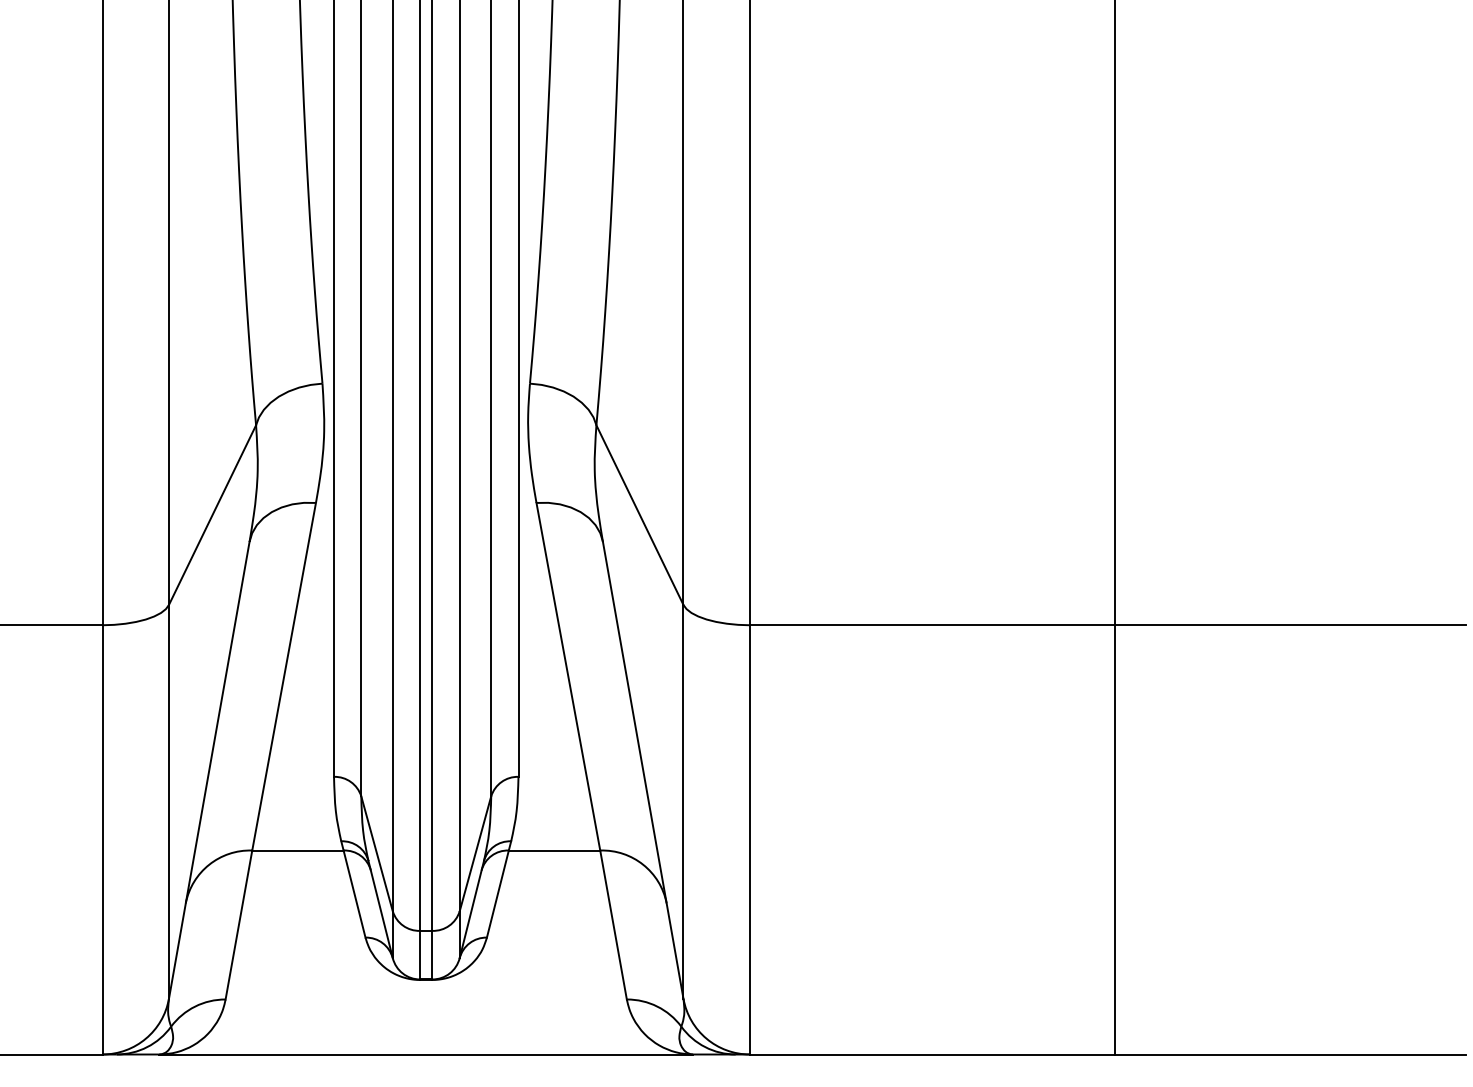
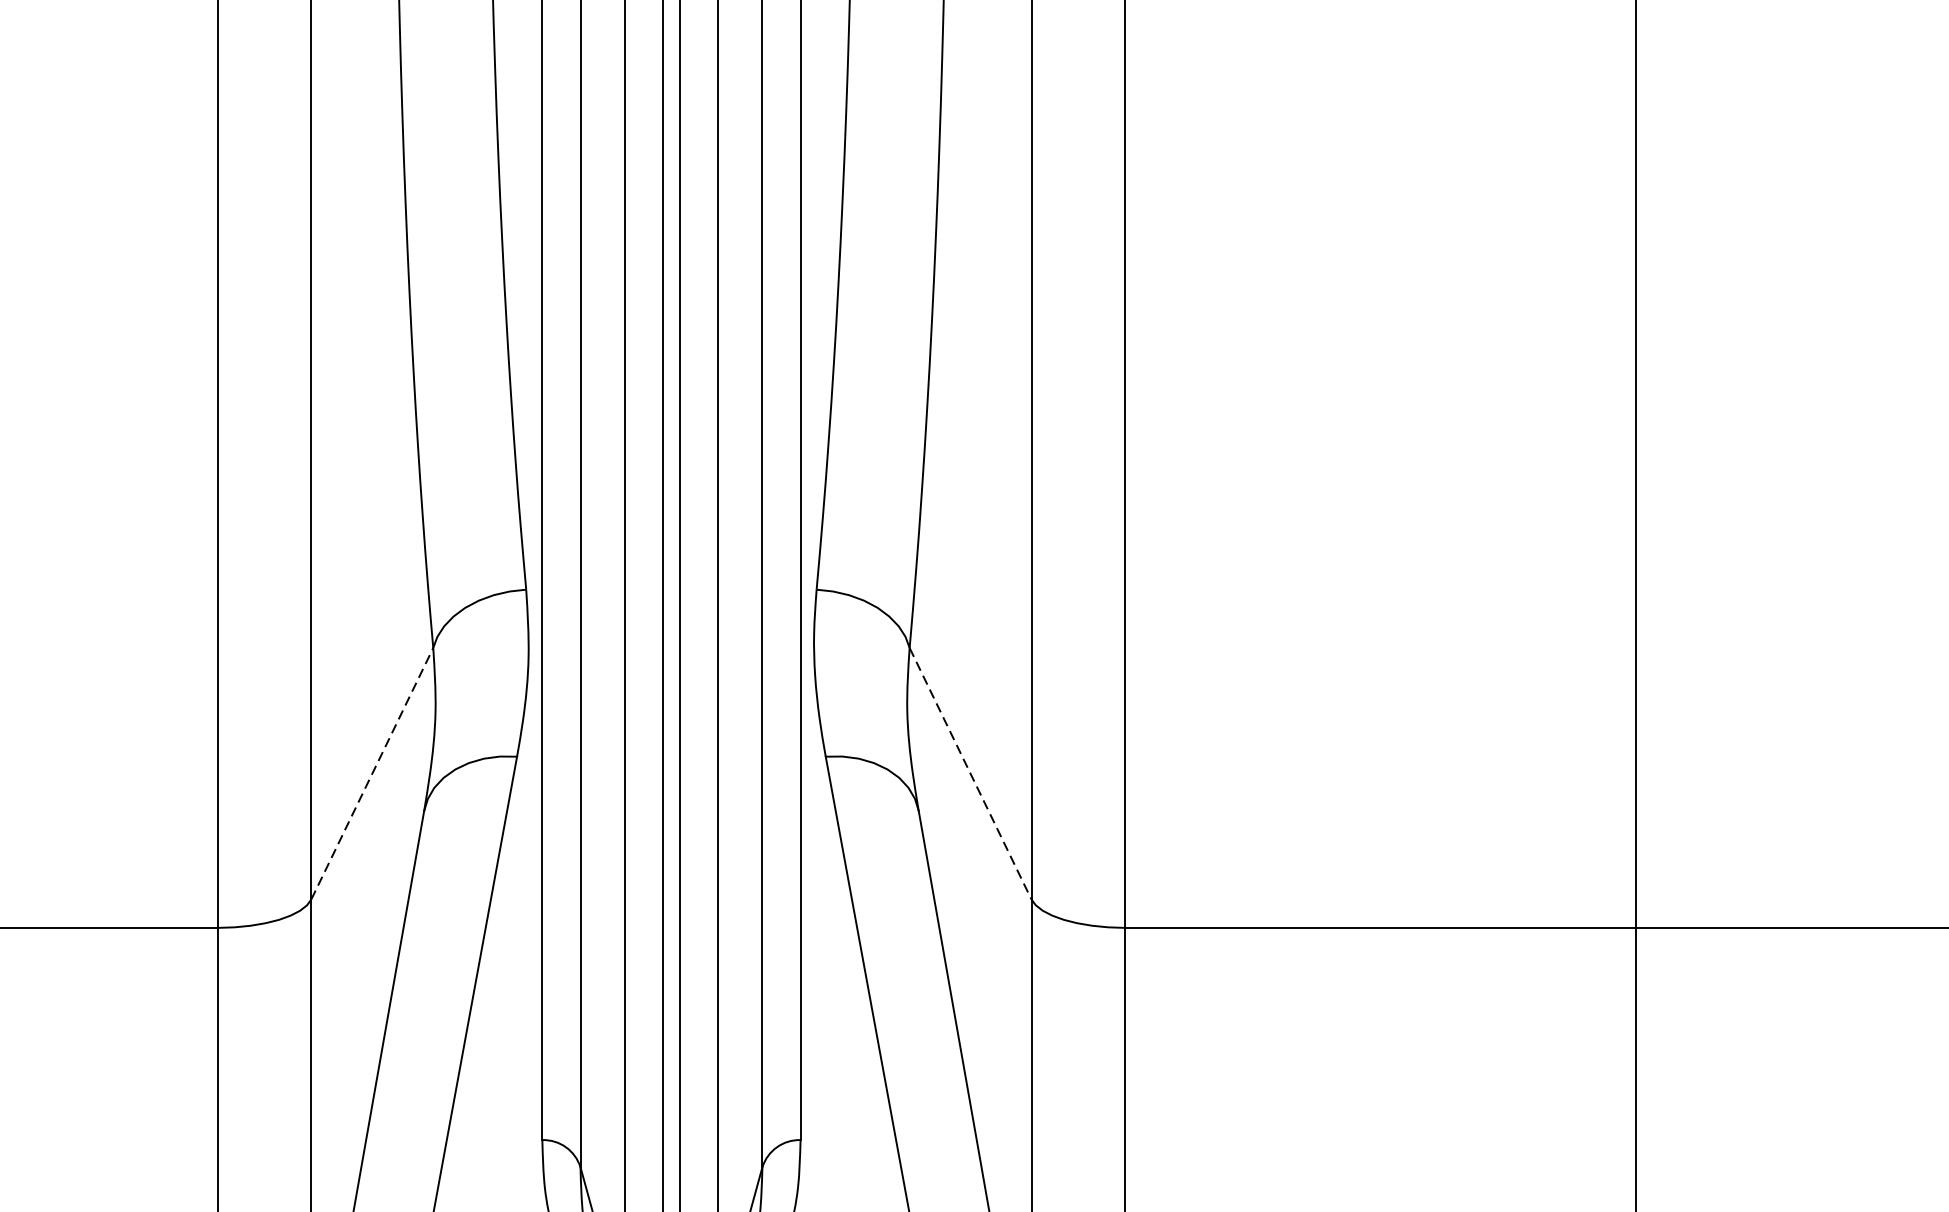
line: (212, 515) -> (372, 774), solid -> dashed
line: (639, 515) -> (969, 774), solid -> dashed

